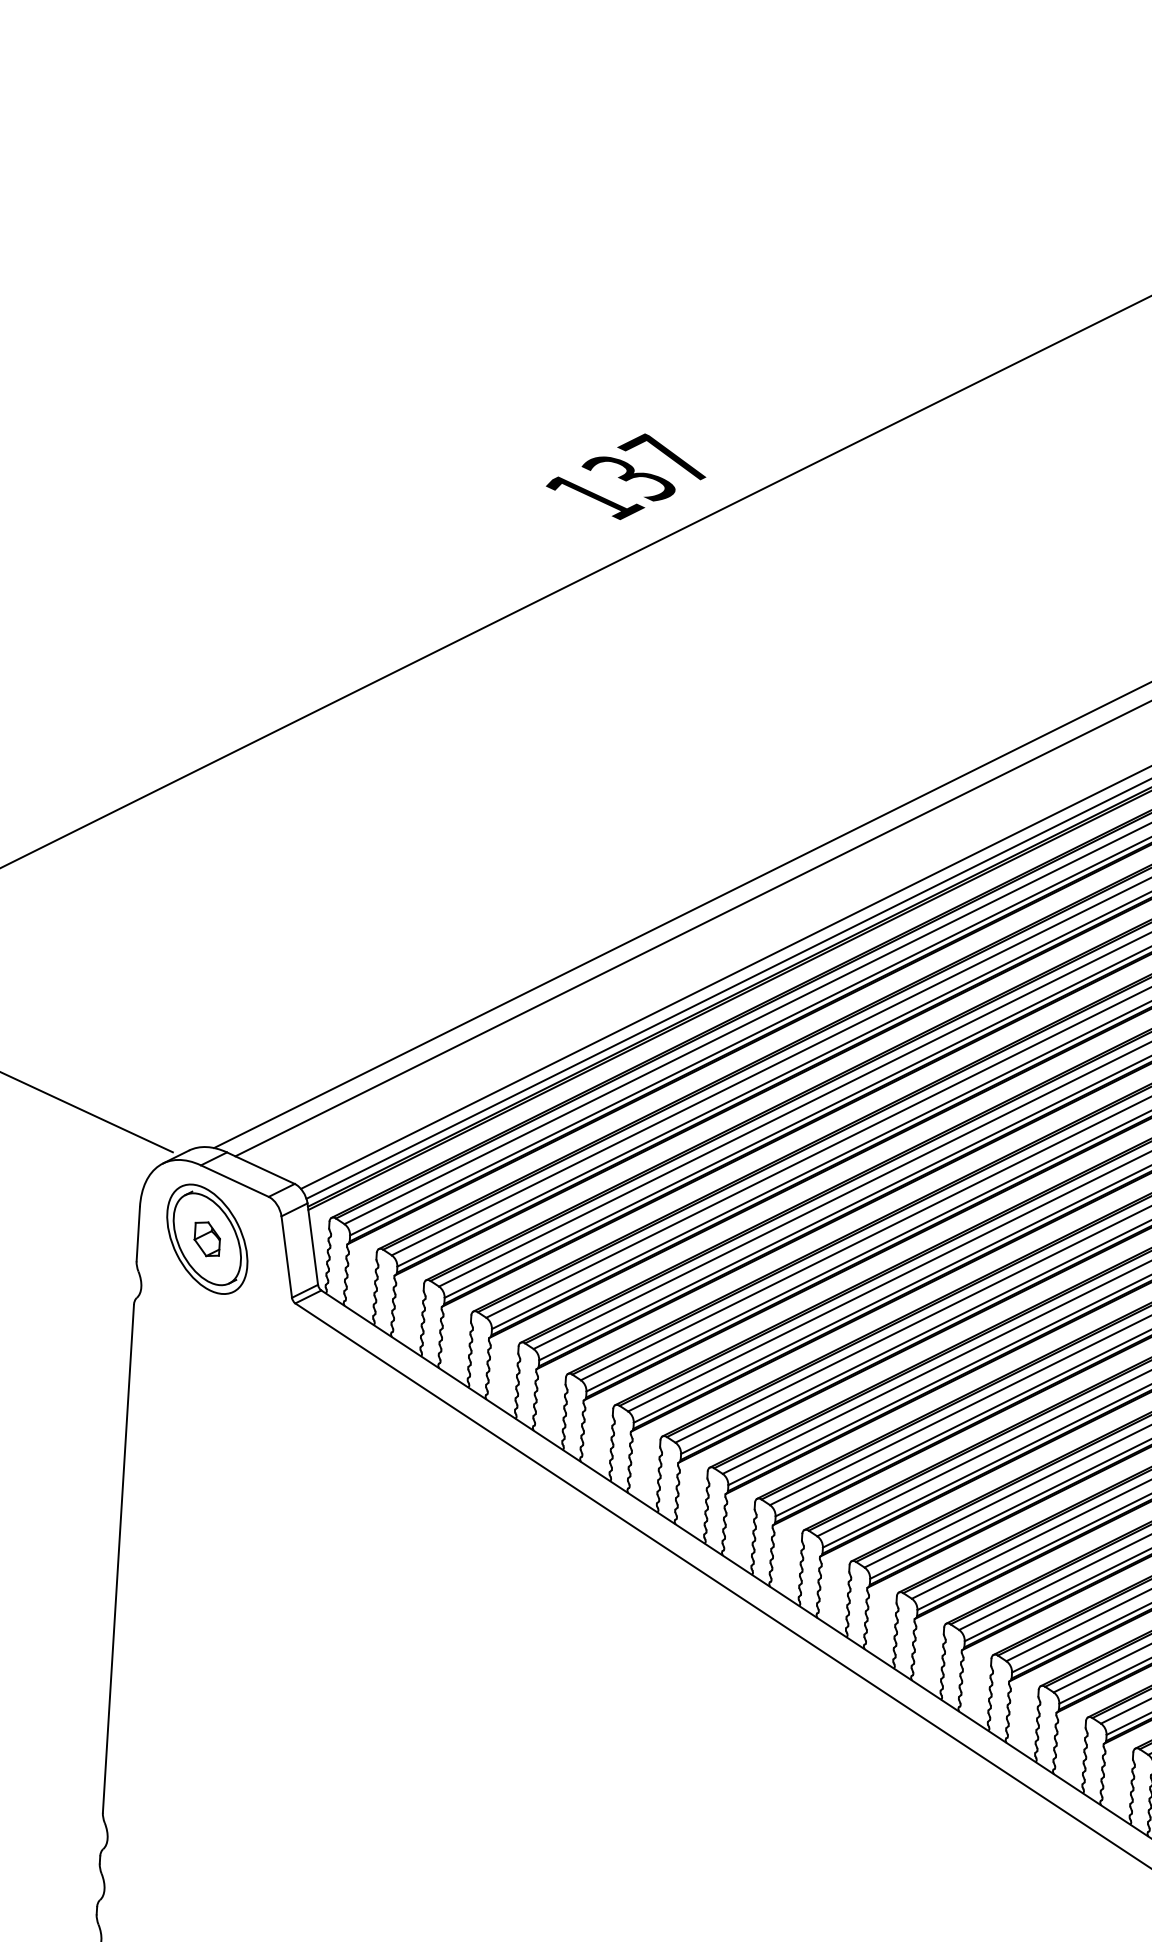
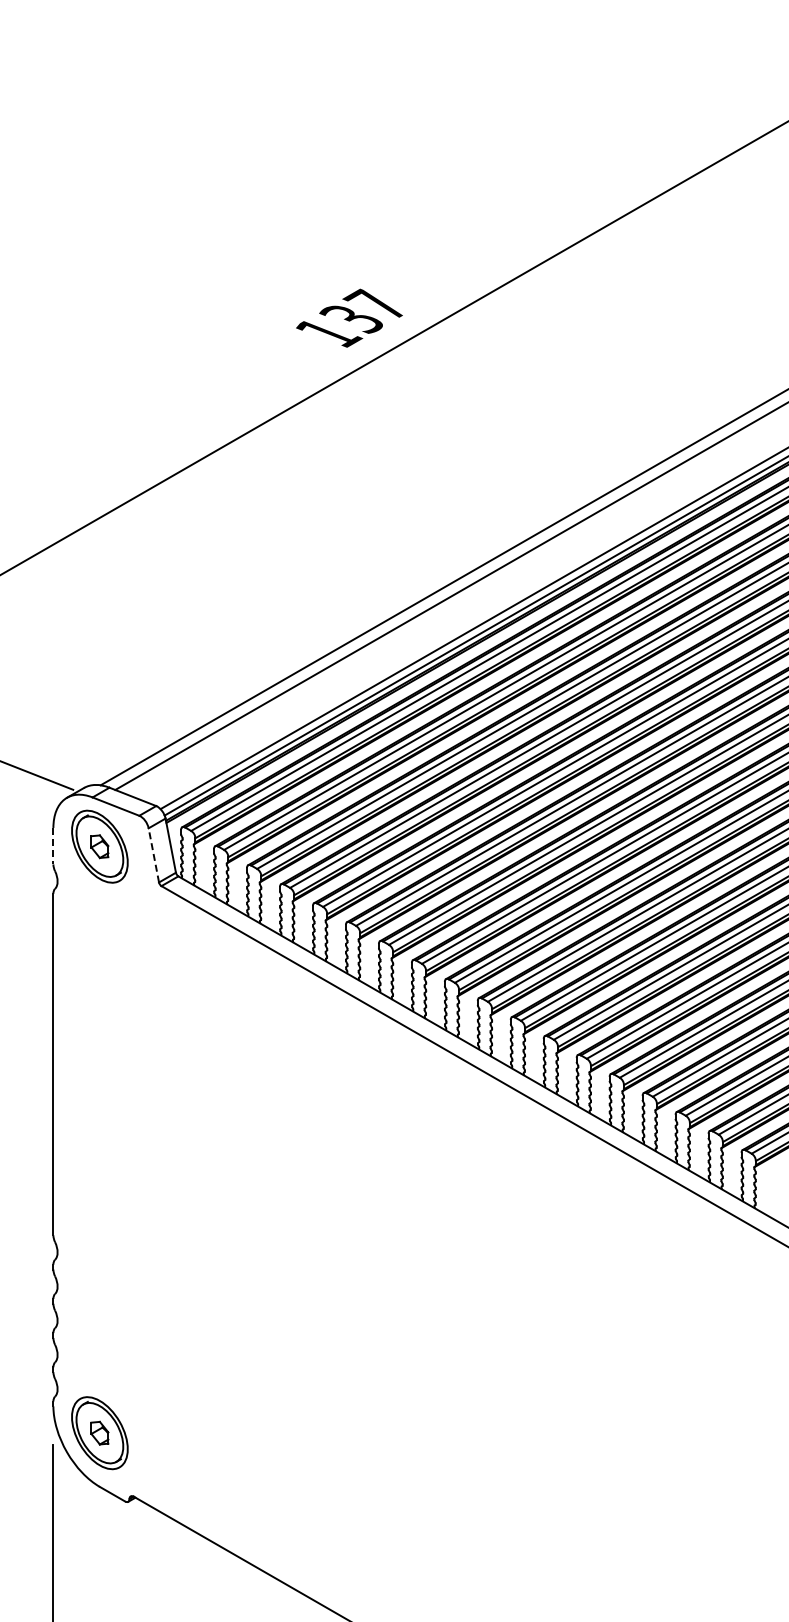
line: (138, 1234) -> (53, 846), solid -> dashed
line: (286, 1257) -> (153, 855), solid -> dashed

